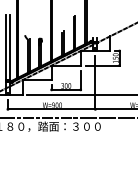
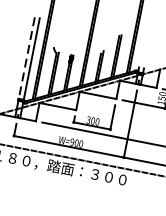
line: (5, 48) -> (26, 58), solid -> dashed

